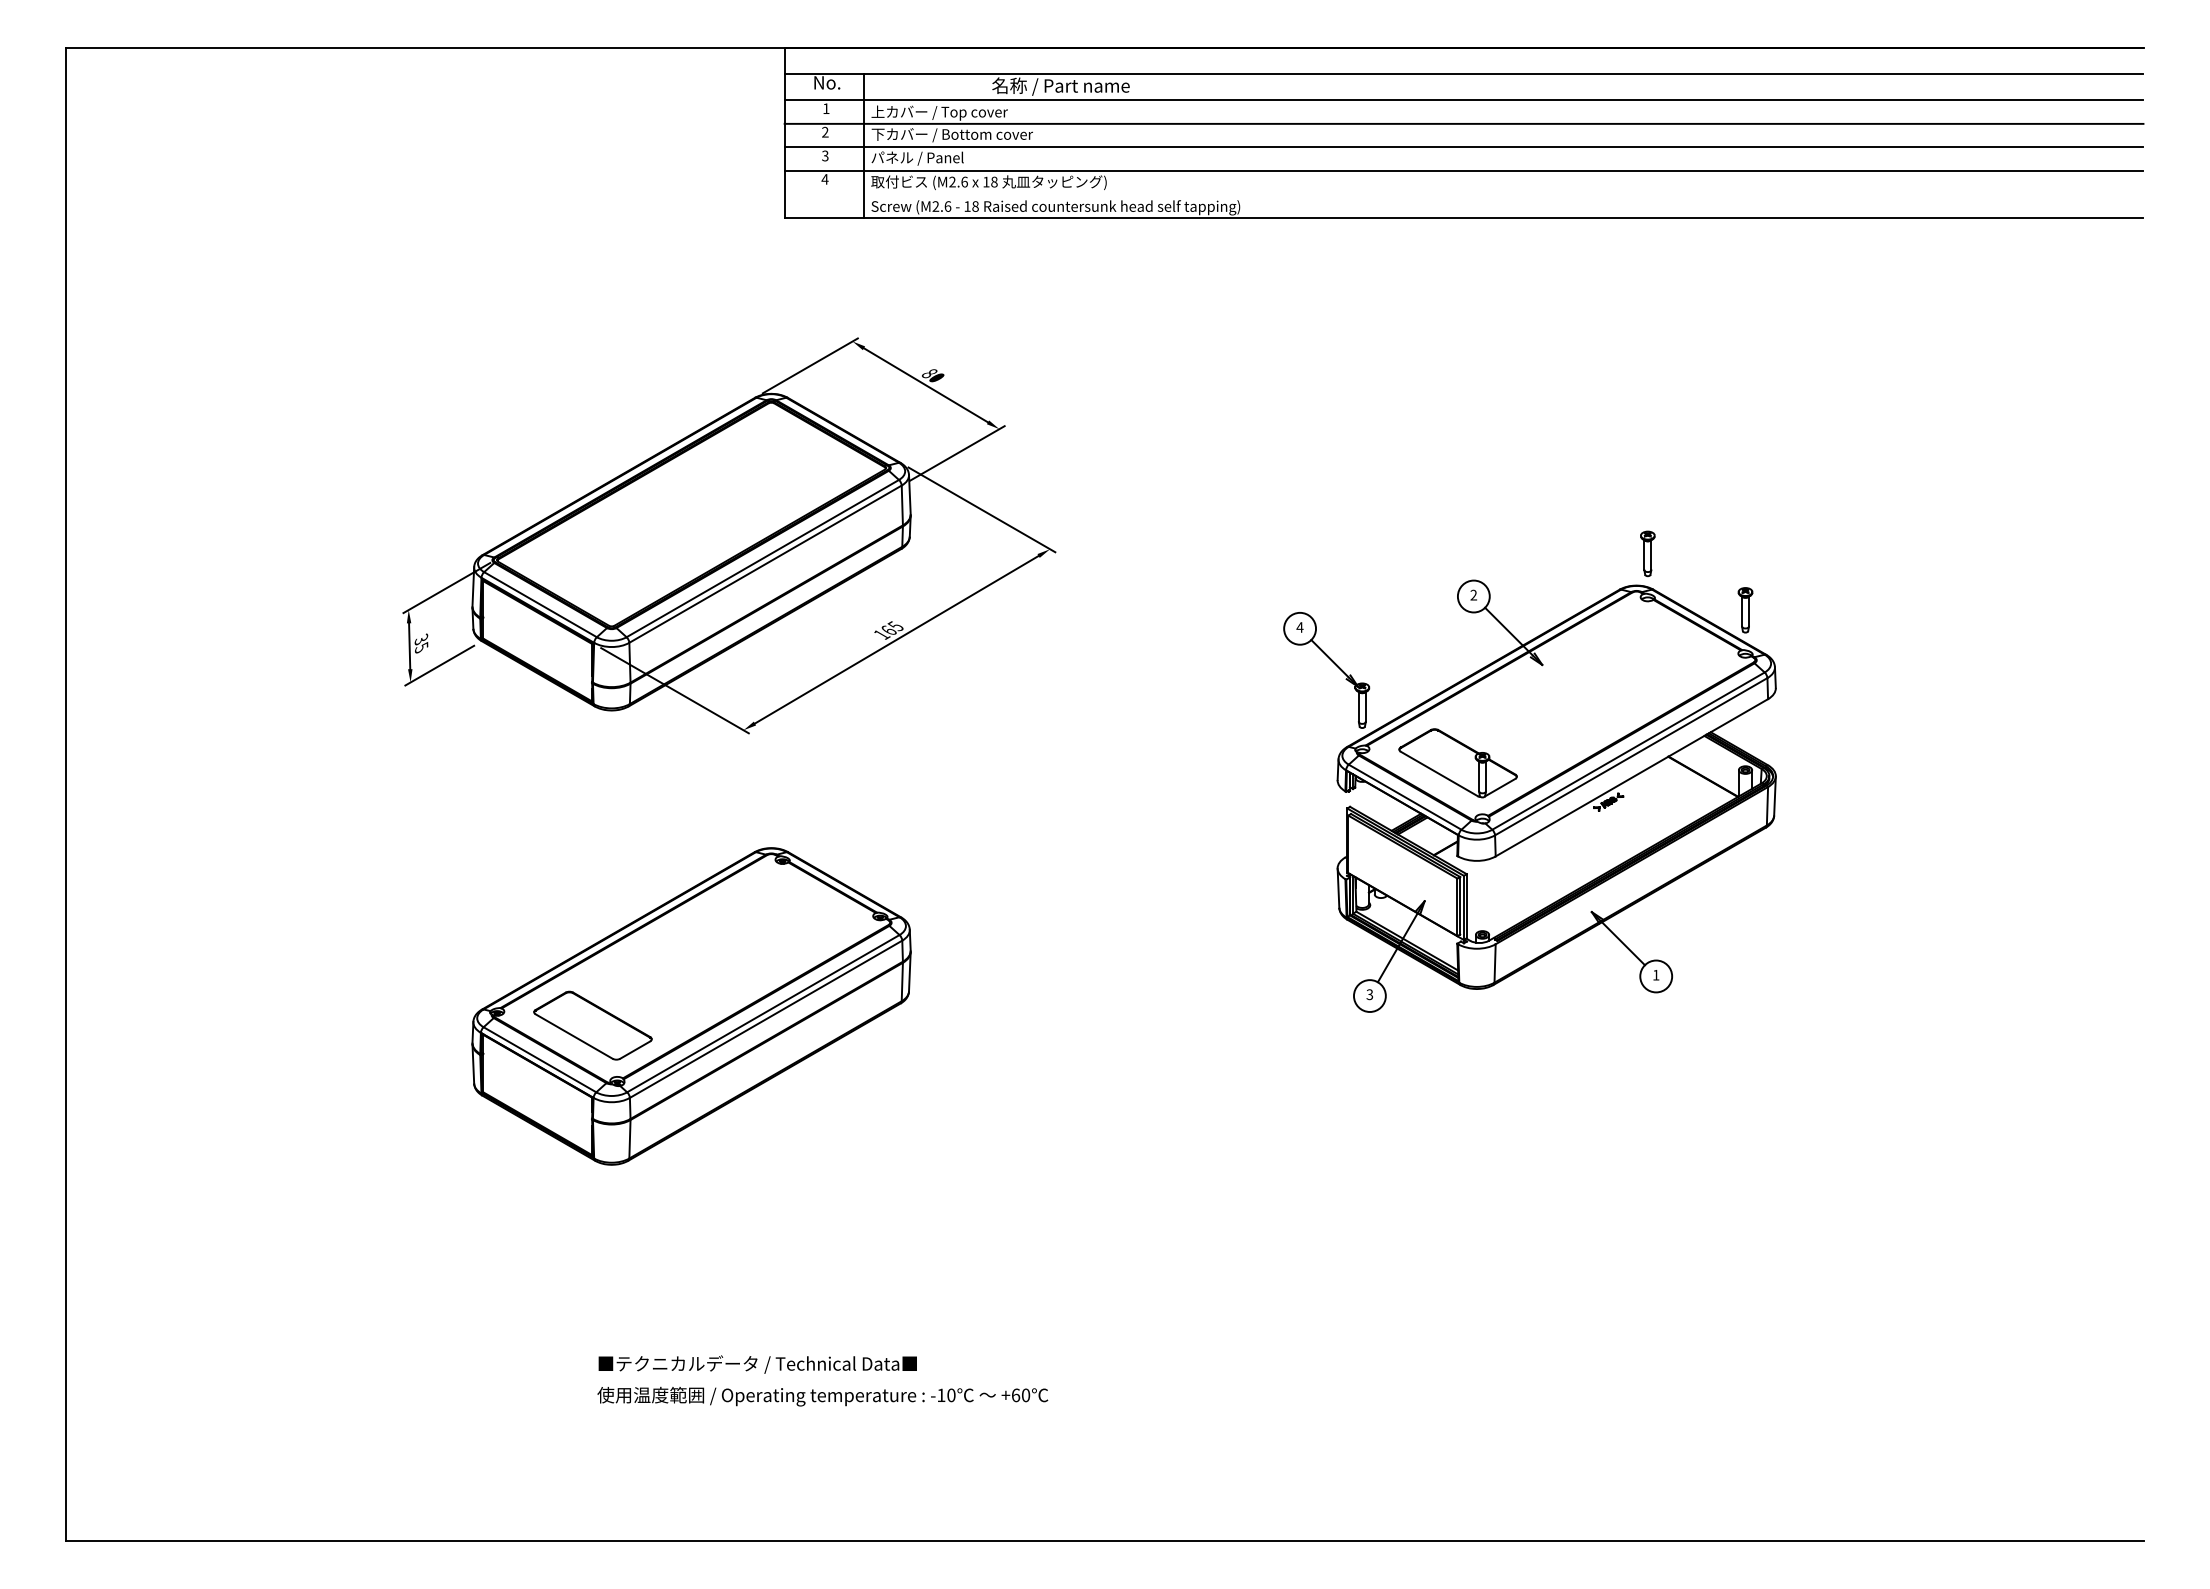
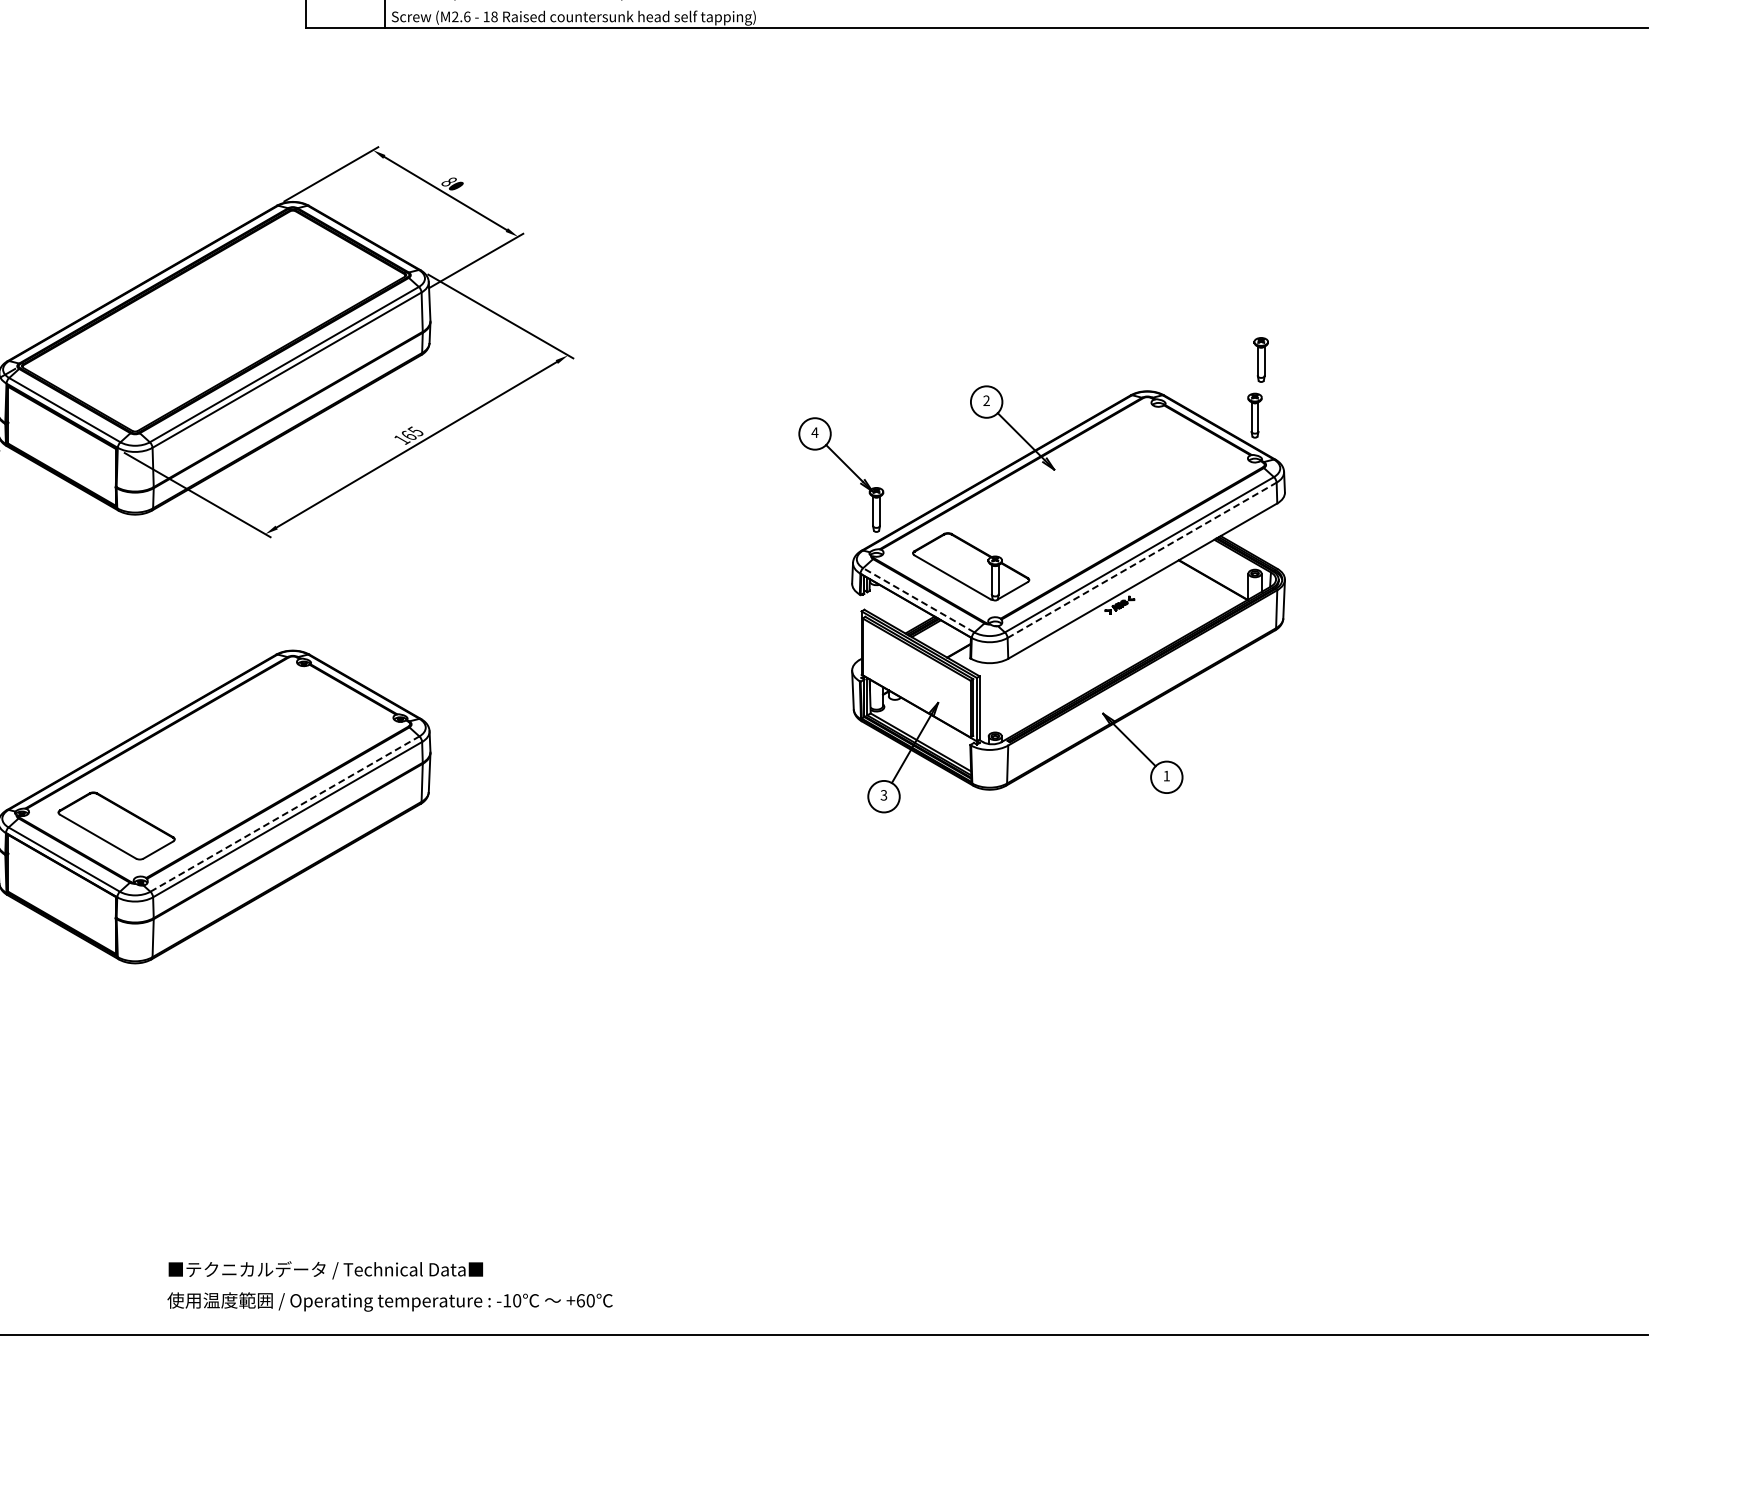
part: (1647, 553) -> (1260, 359), moved
line: (1631, 756) -> (1142, 560), solid -> dashed
line: (1404, 796) -> (918, 599), solid -> dashed
line: (763, 1013) -> (285, 813), solid -> dashed
text: (822, 1380) -> (389, 1286), moved

